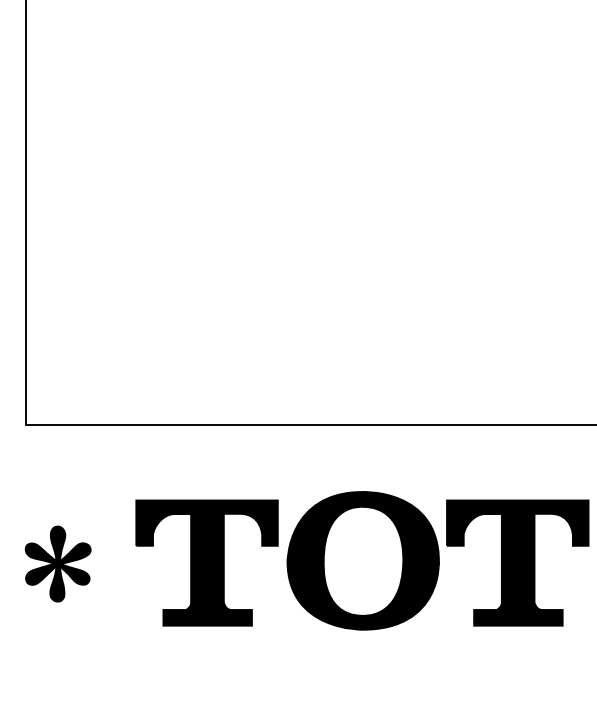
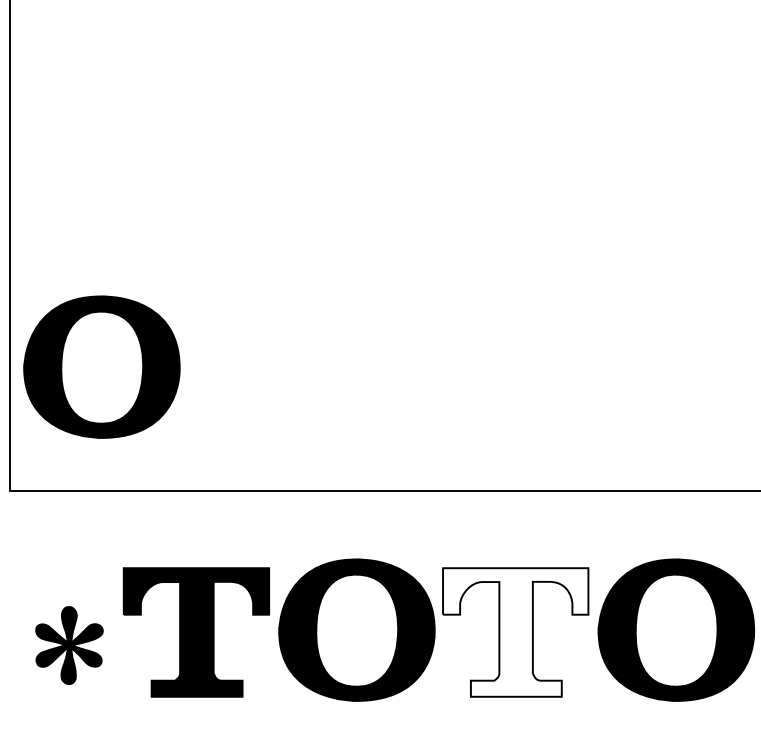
part: (114, 304) -> (101, 366), added
fill: (517, 563) -> (515, 632), removed
part: (58, 564) -> (69, 645), moved

